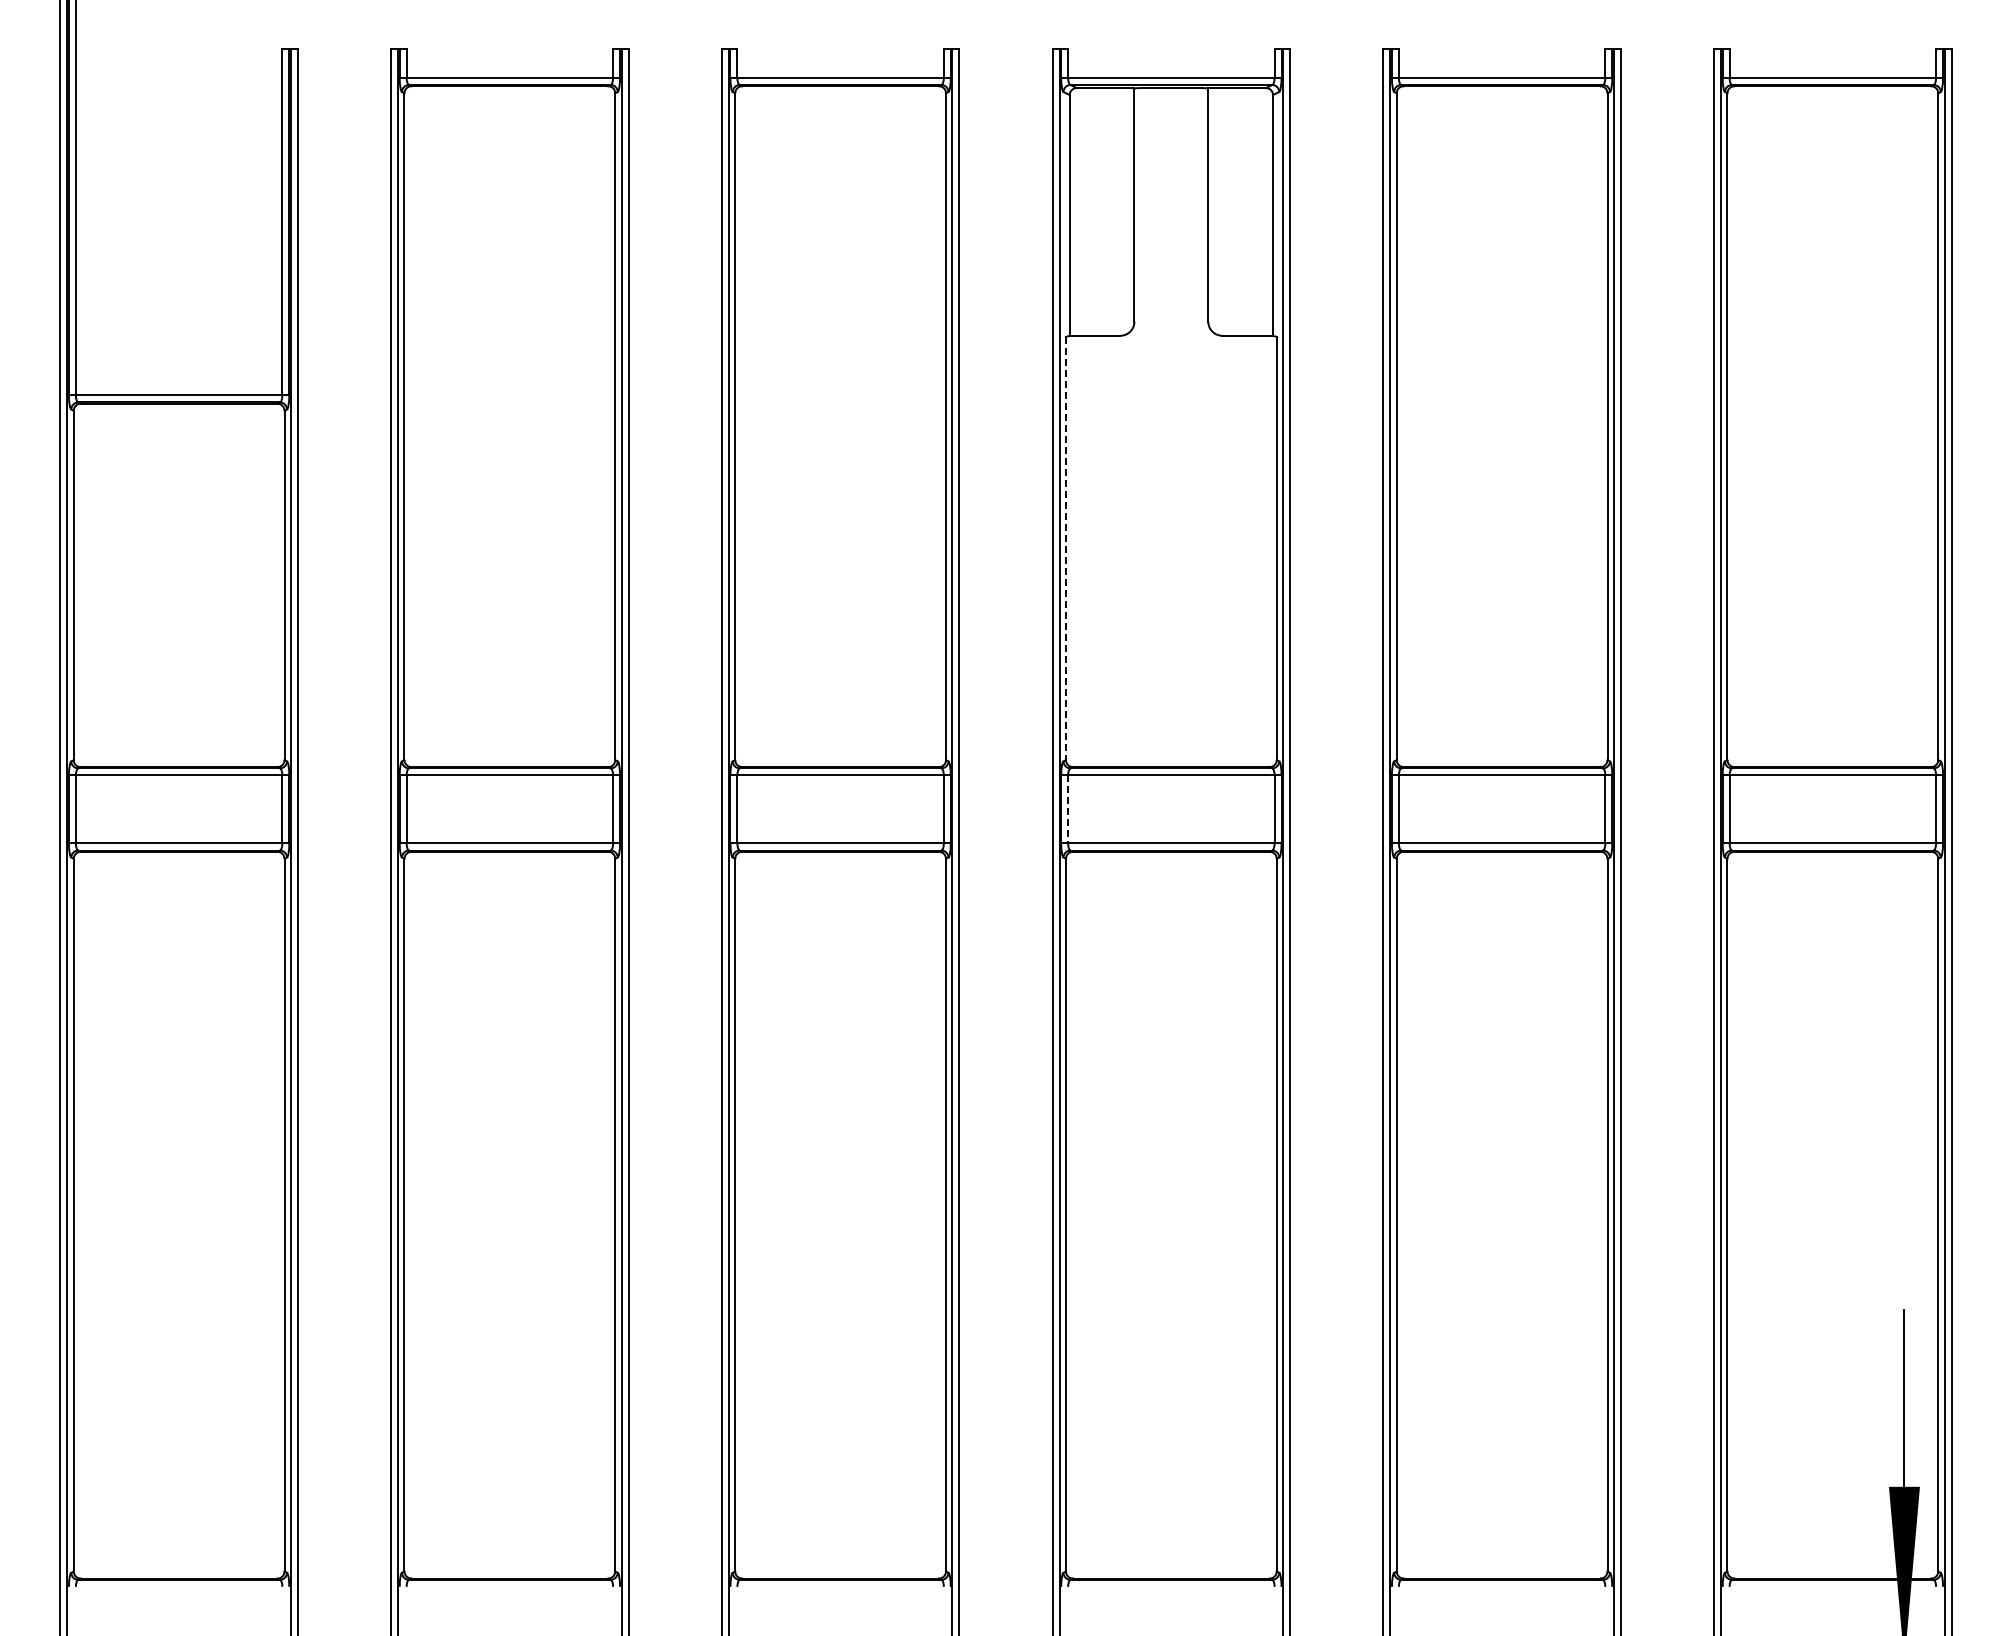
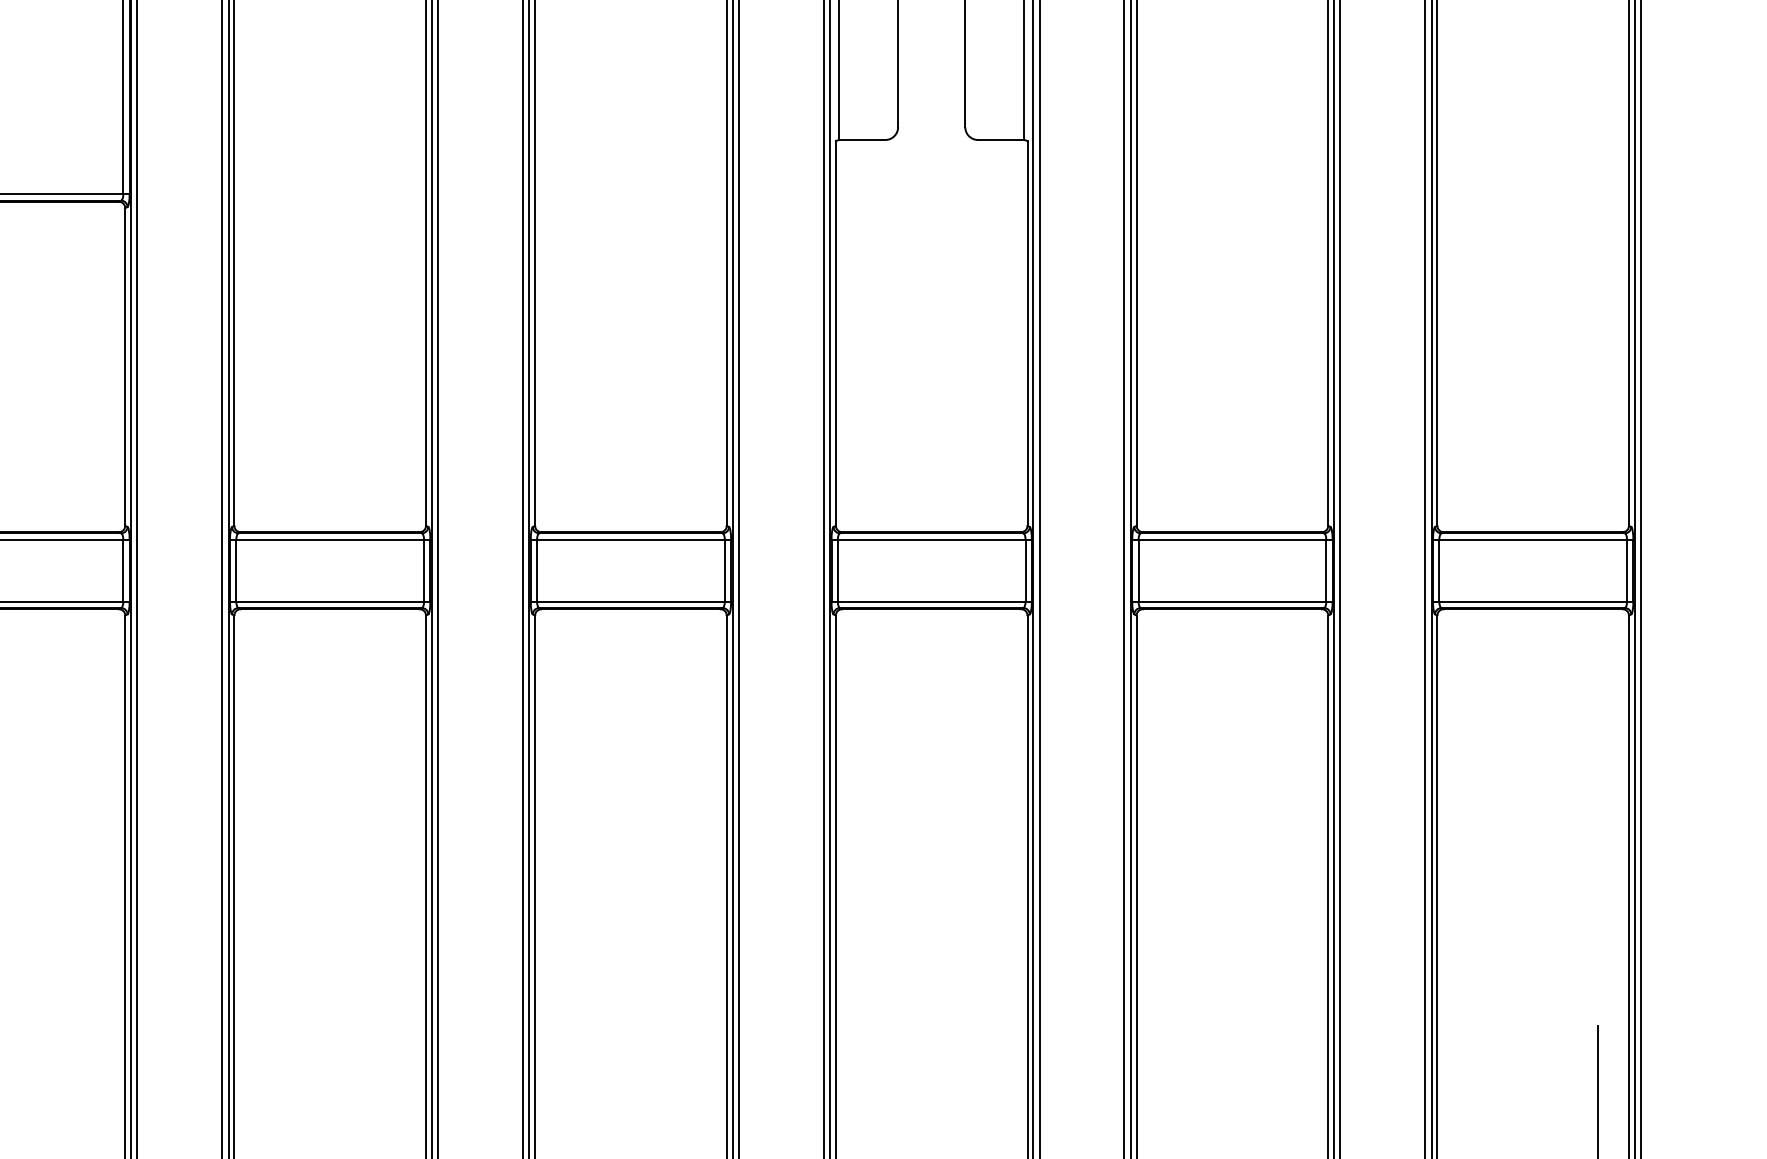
line: (1065, 548) -> (835, 333), dashed -> solid
line: (1068, 809) -> (838, 570), dashed -> solid

